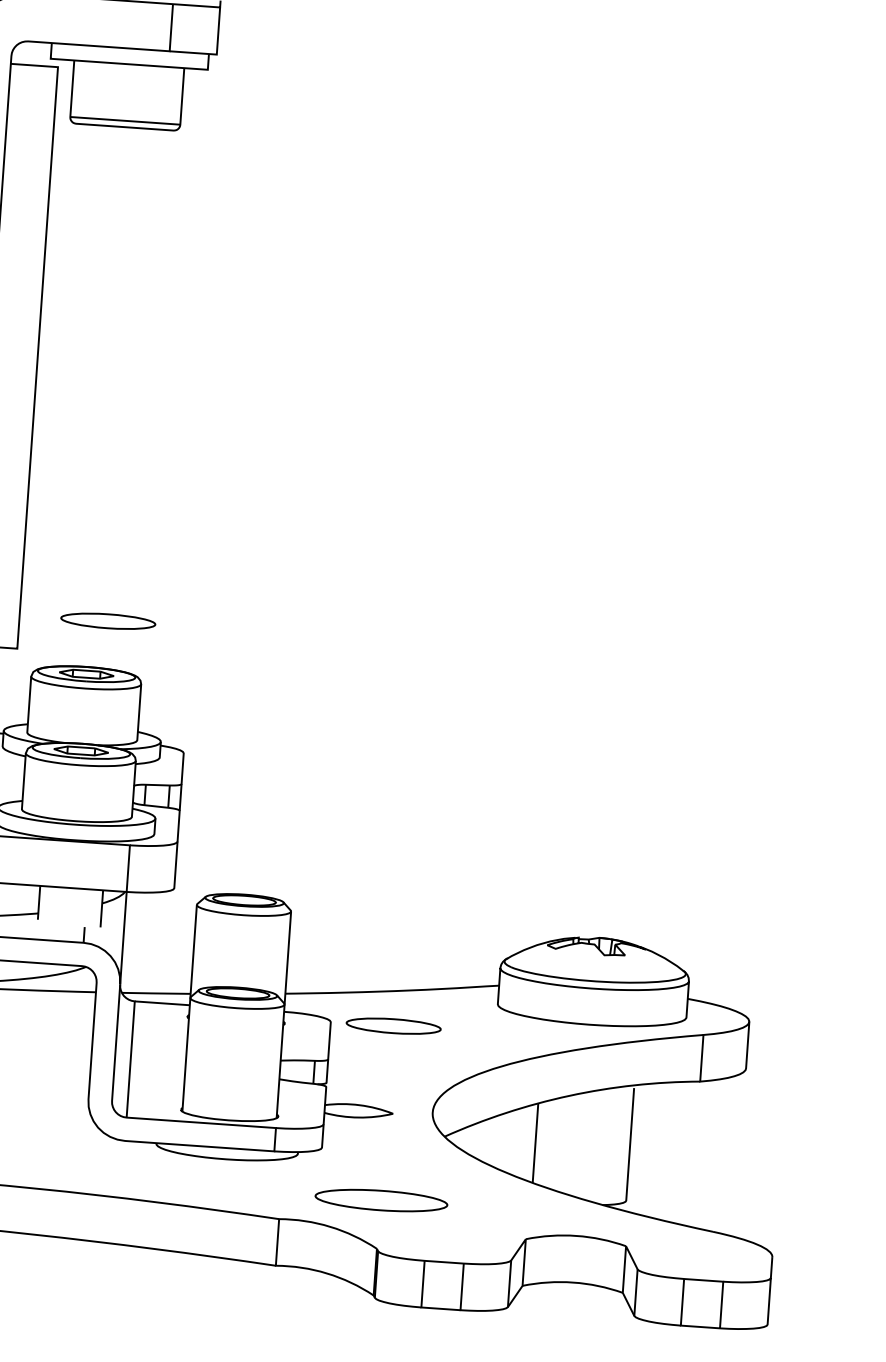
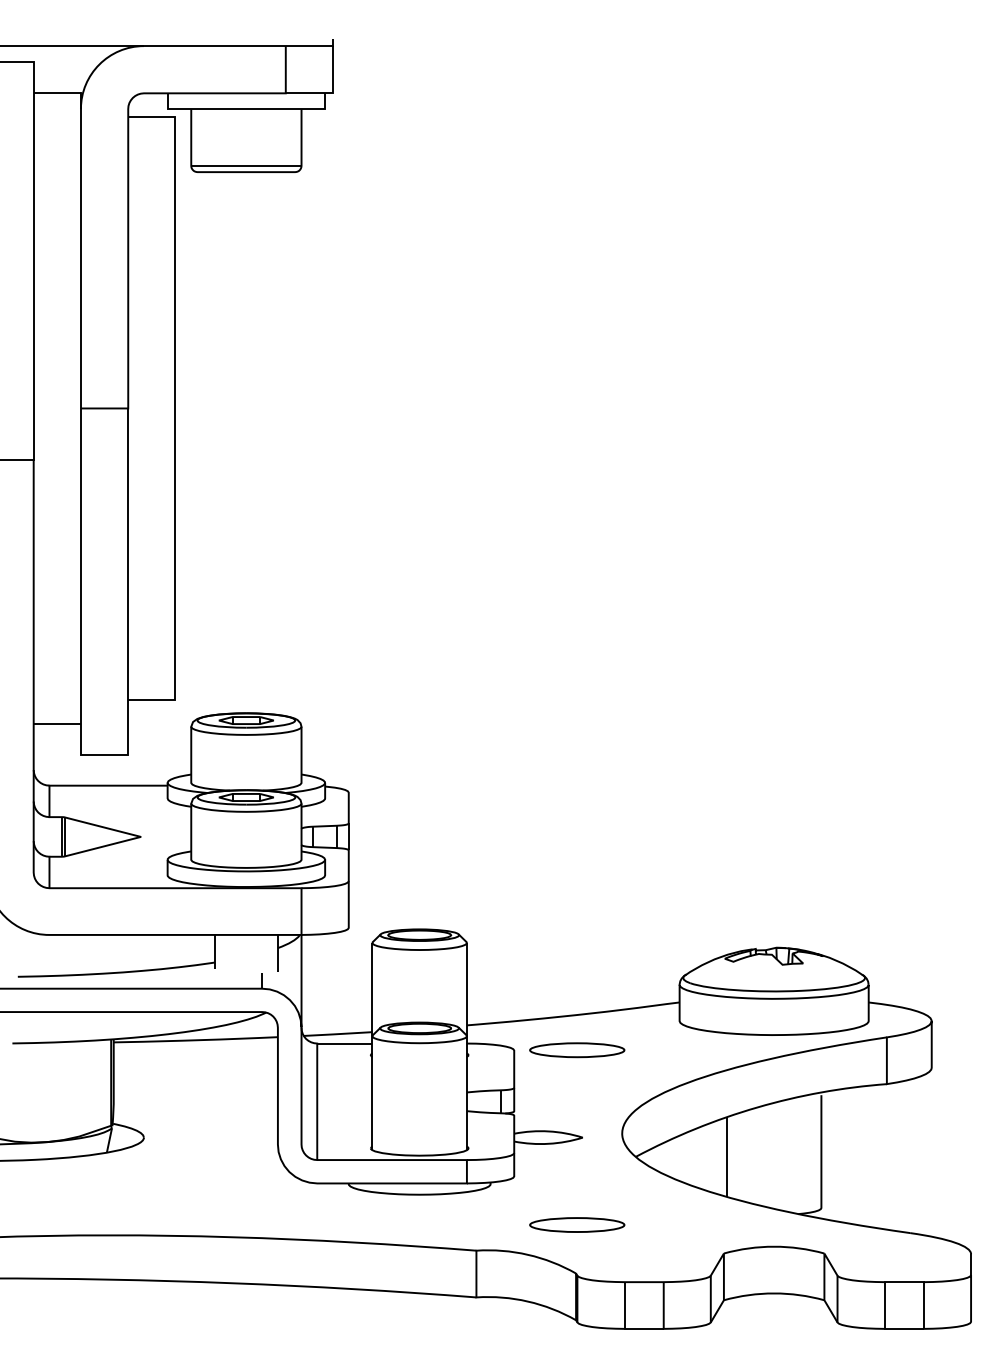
part: (108, 621) -> (264, 666), removed
part: (381, 1200) -> (577, 1224), size x0.71

